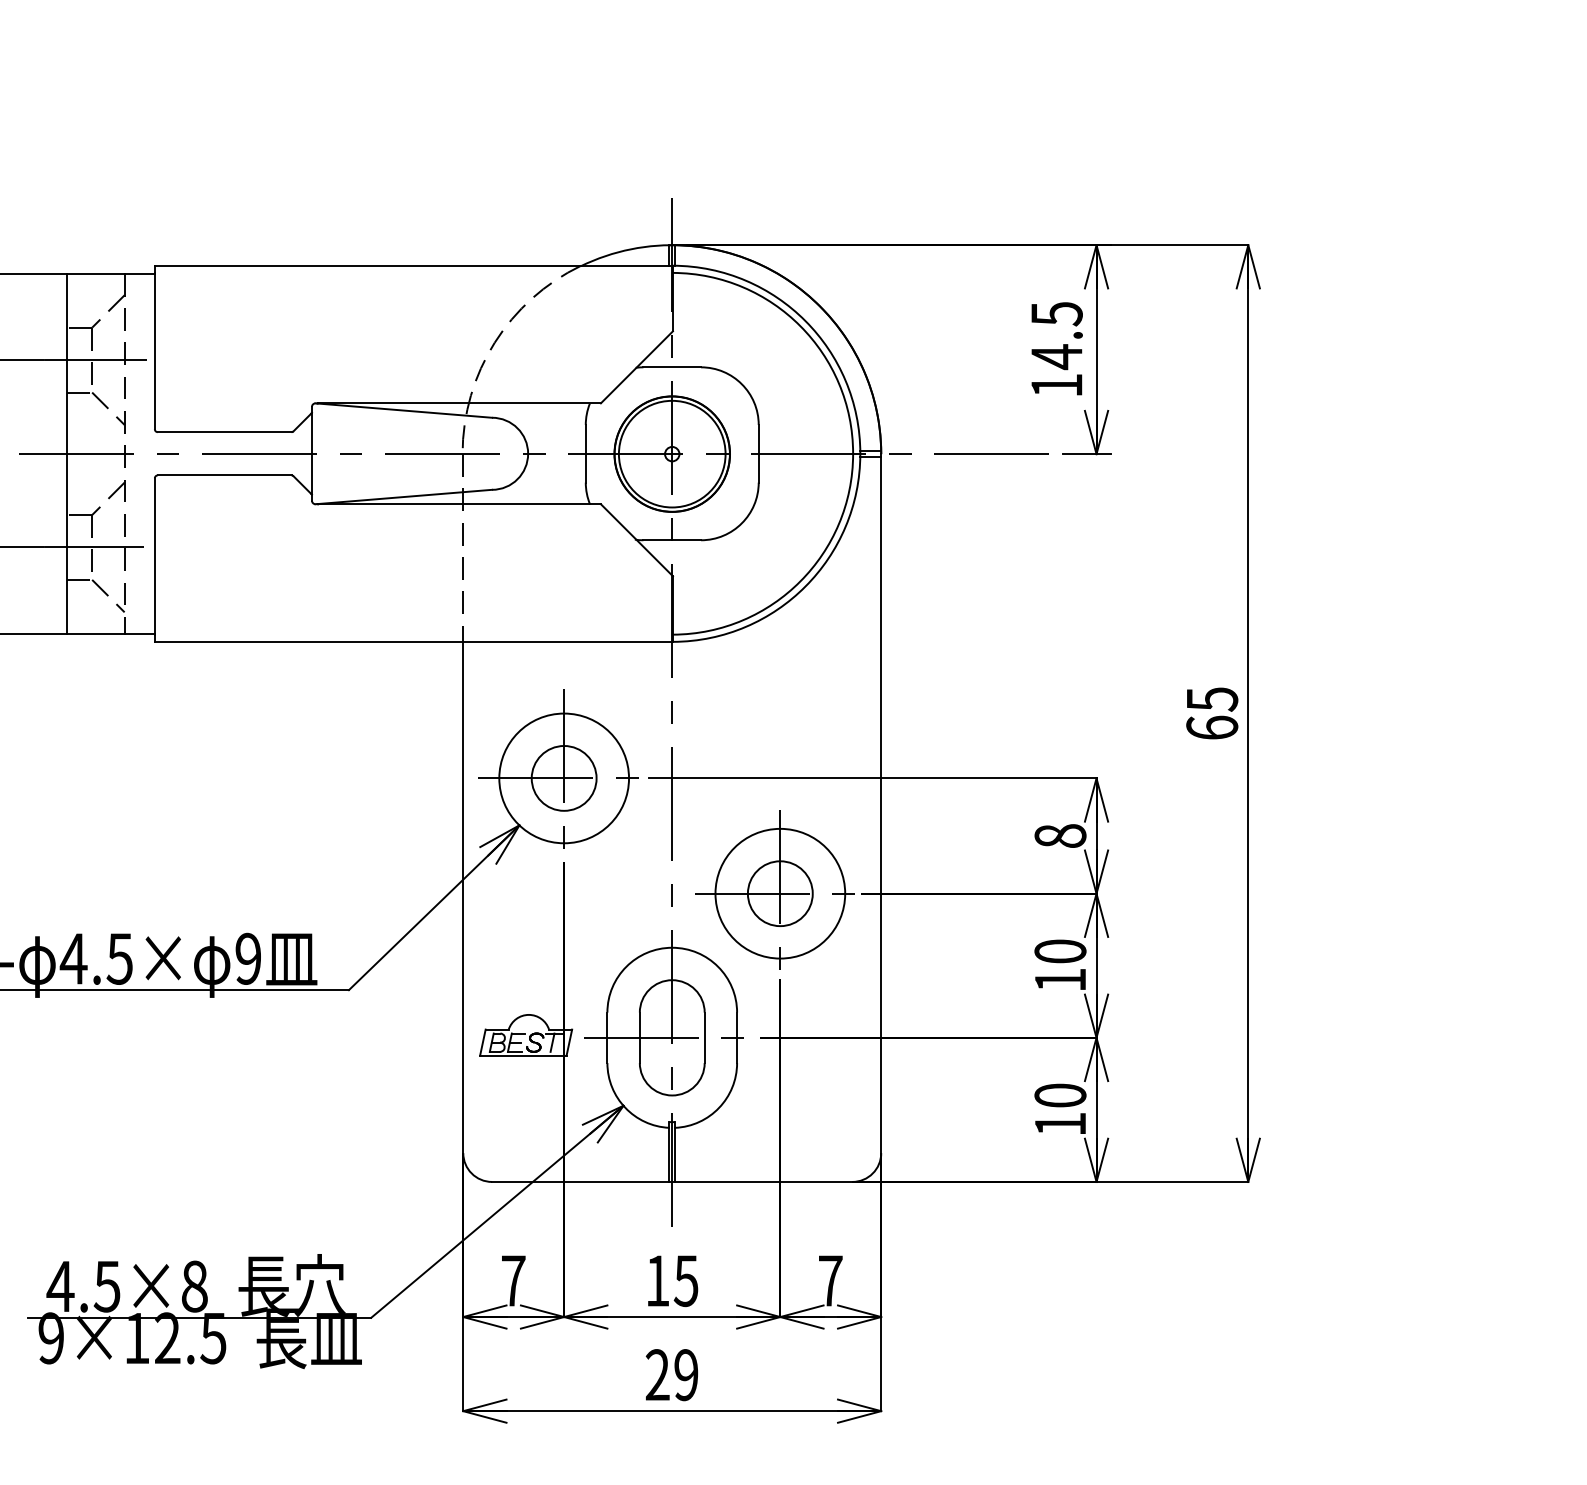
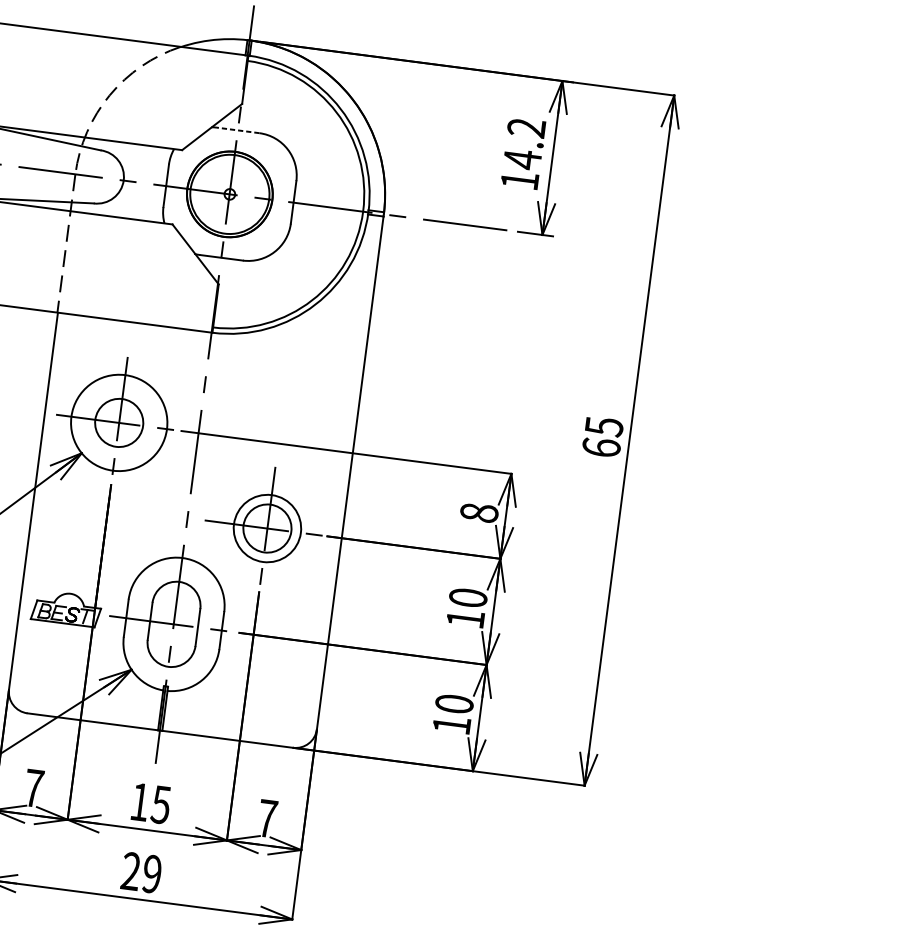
text: (1056, 314) -> (526, 128), 14.5 -> 14.2
line: (672, 367) -> (238, 130), solid -> dashed
circle: (780, 893) -> (267, 528), size x0.7

